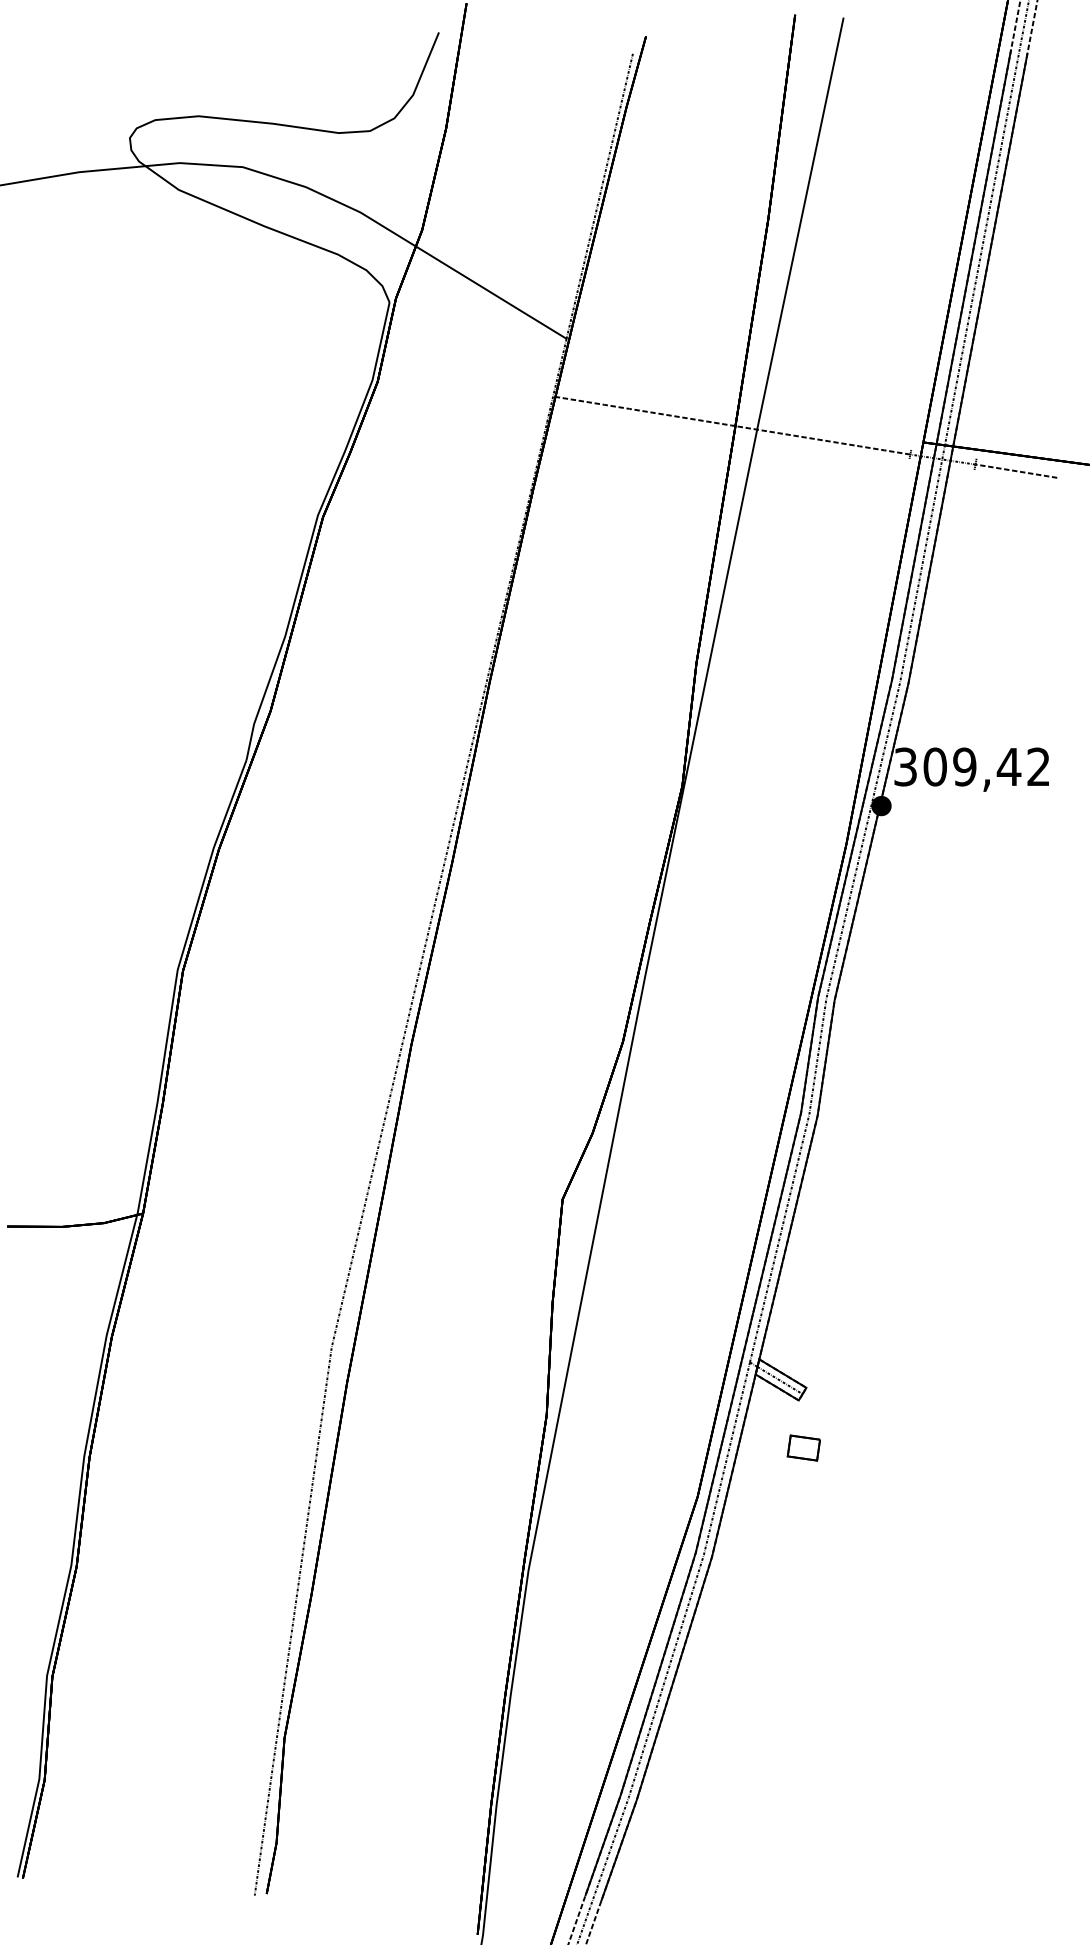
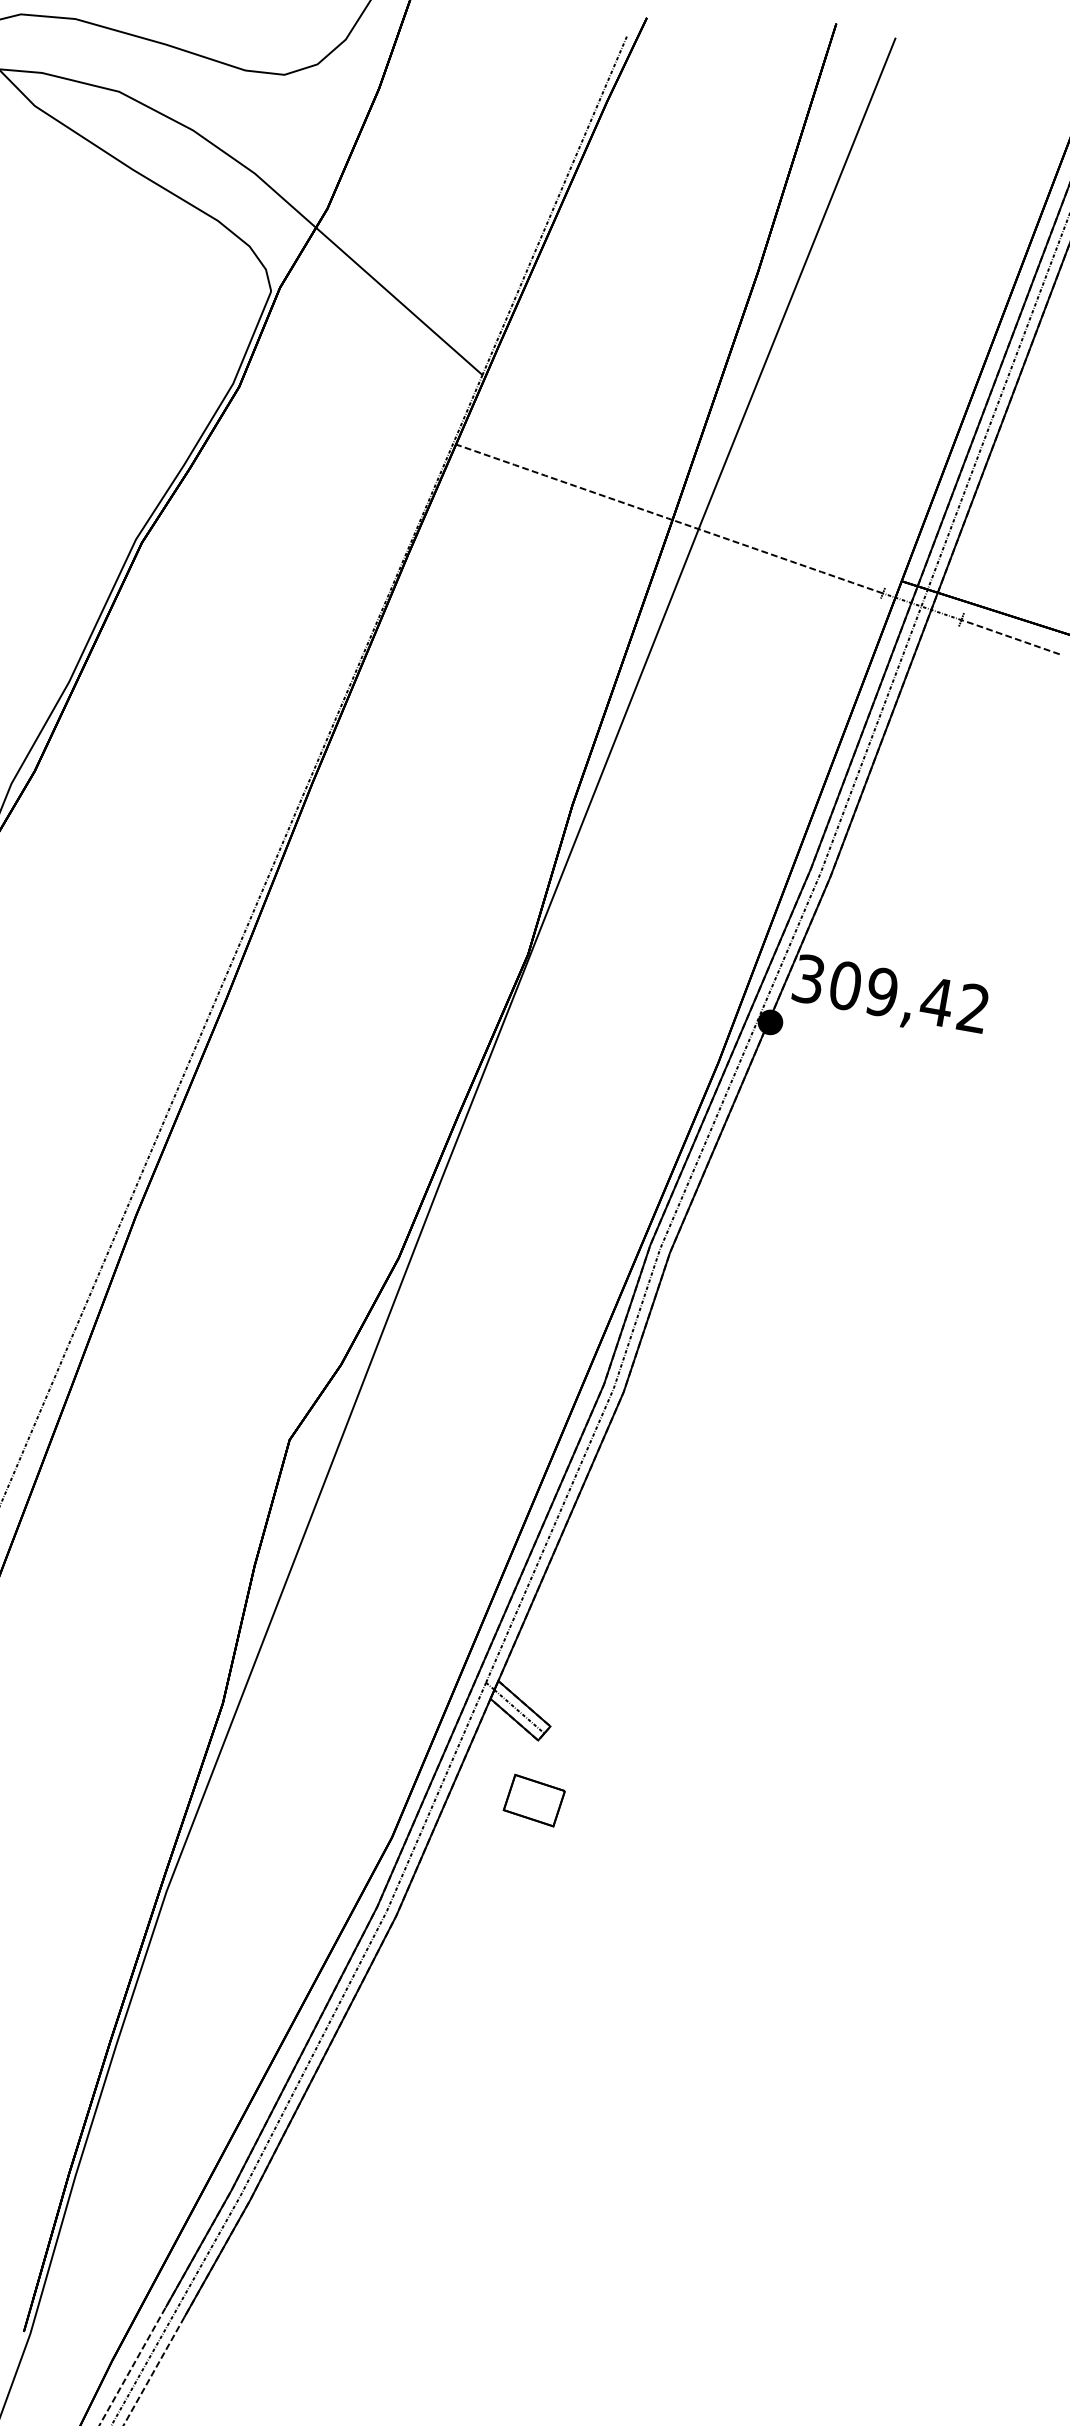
part: (803, 1447) -> (533, 1799), size x1.4

